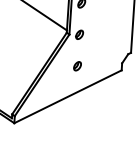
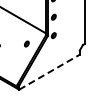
part: (77, 65) -> (26, 43), moved
line: (68, 97) -> (49, 72), solid -> dashed

